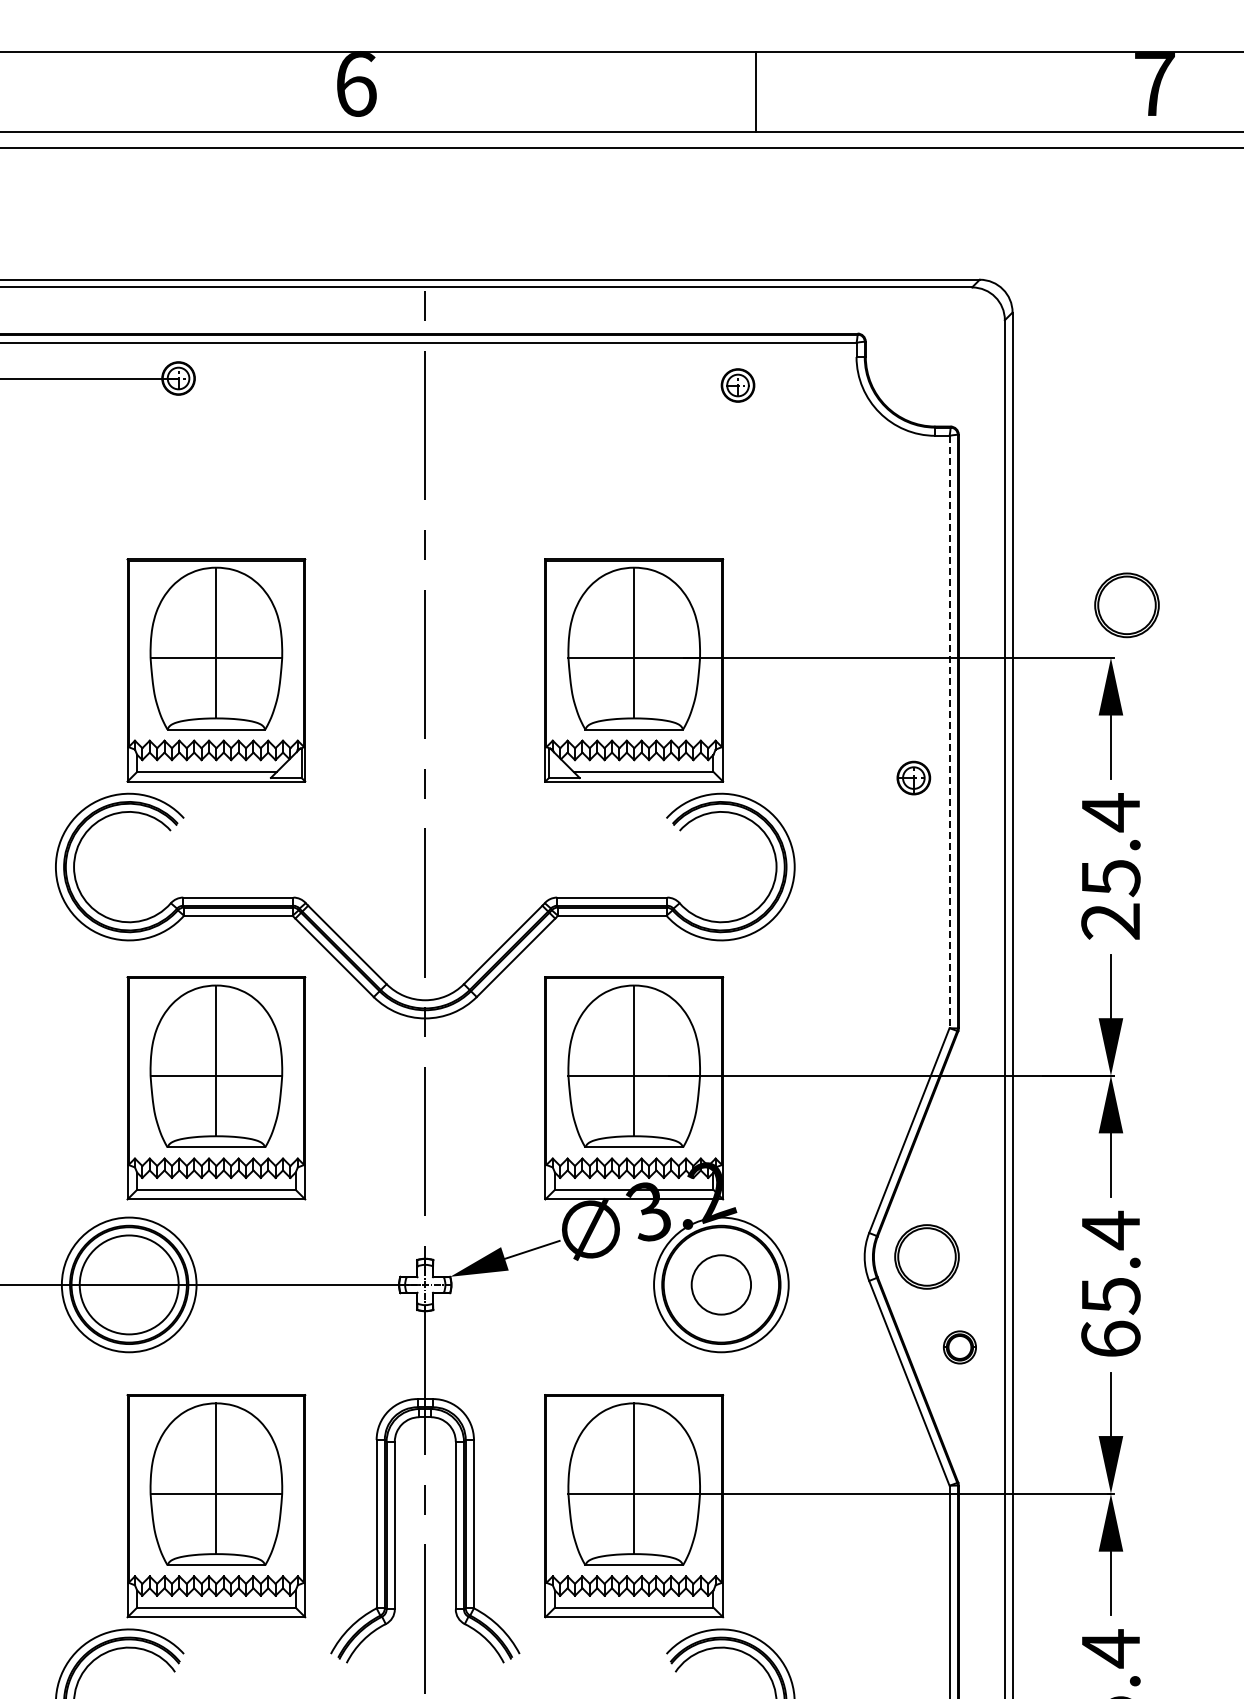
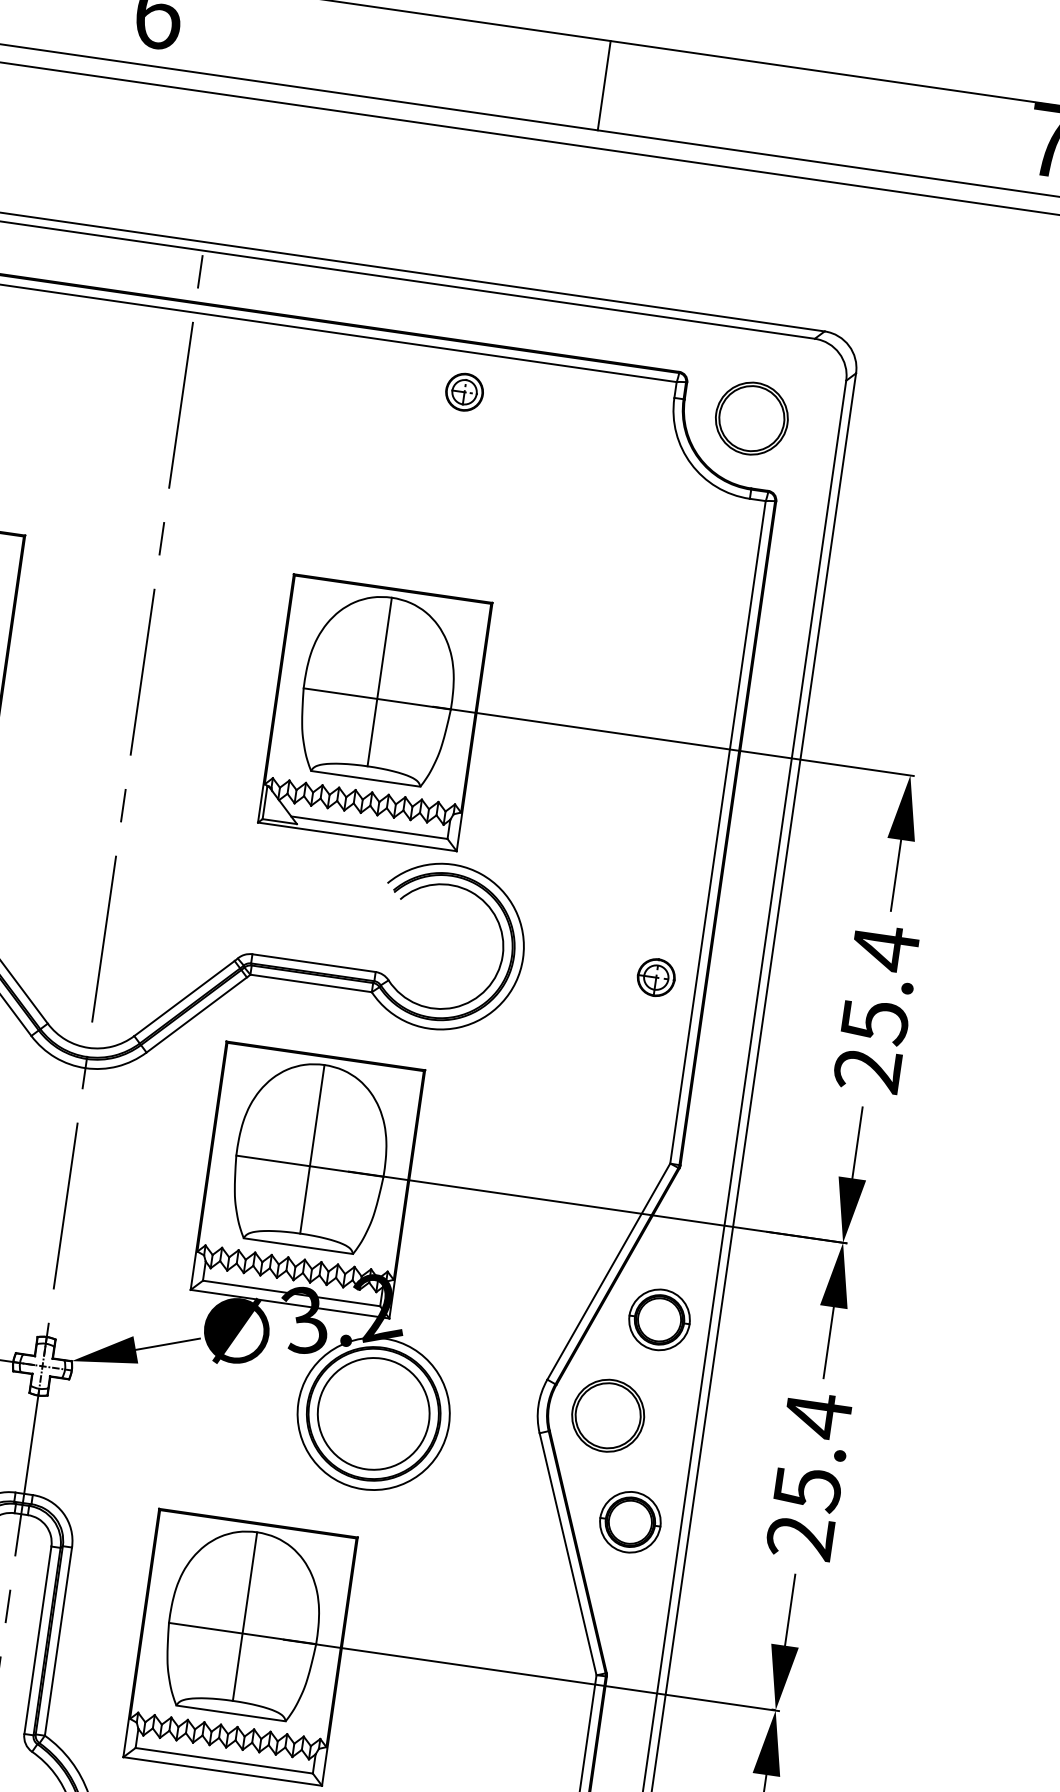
part: (737, 385) -> (464, 392), moved
part: (1126, 605) -> (751, 418), moved
line: (949, 732) -> (717, 832), dashed -> solid
part: (913, 777) -> (656, 976), moved
part: (959, 1166) -> (659, 1319), added
circle: (720, 1284) -> (372, 1413), size x1.67
text: (1110, 1338) -> (800, 1536), 65.4 -> 25.4
part: (959, 1347) -> (629, 1522), size x1.67

